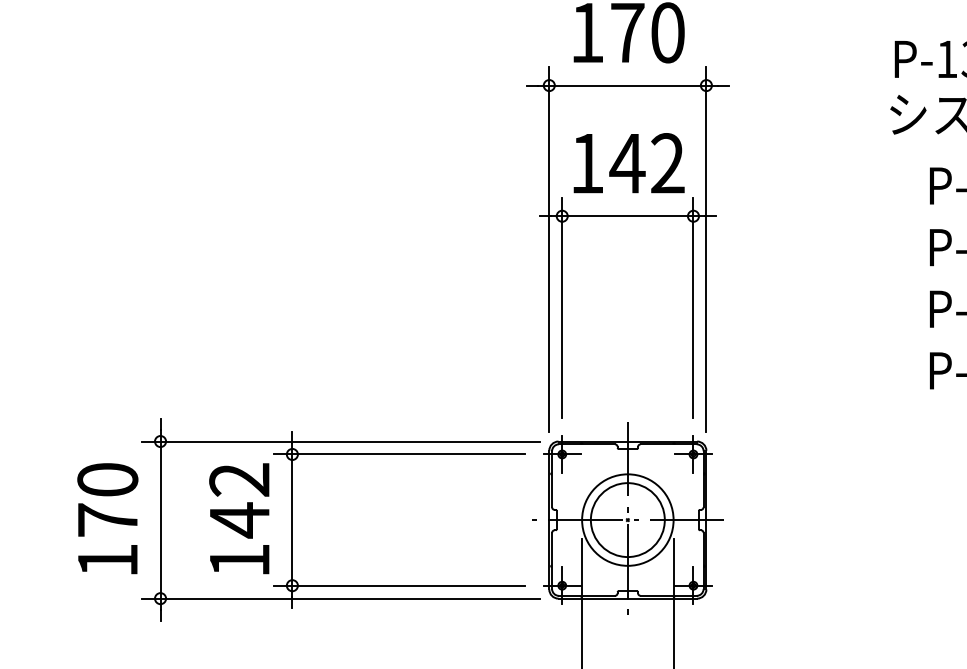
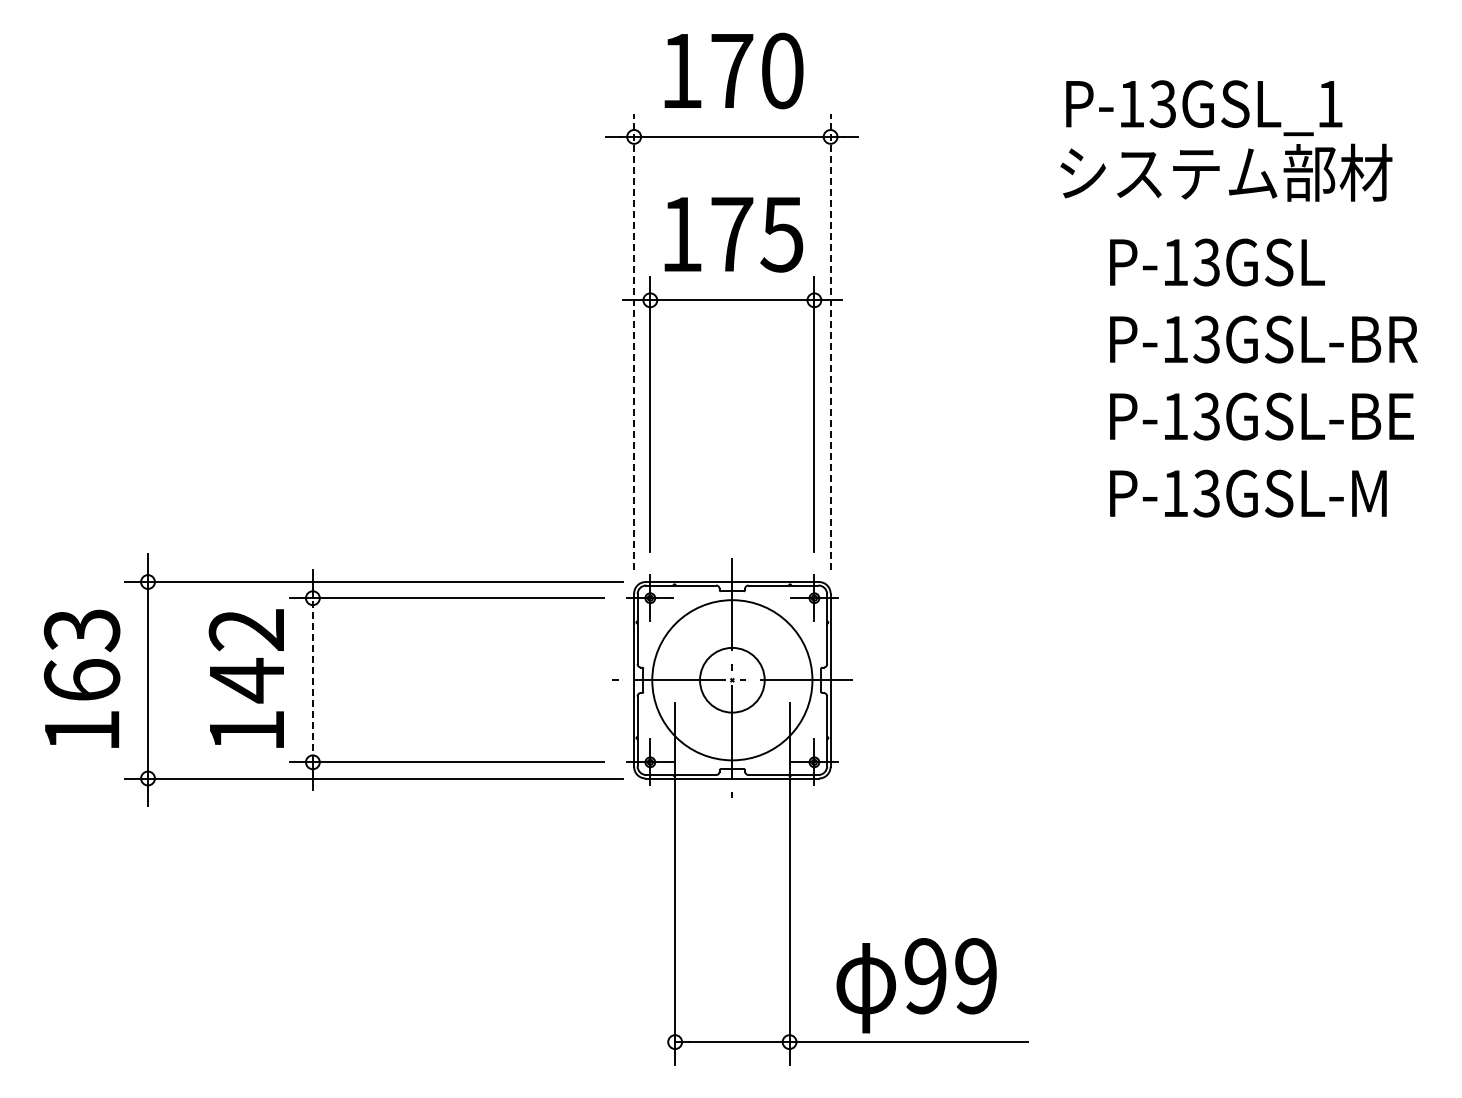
text: (647, 163) -> (756, 234), 142 -> 175
line: (549, 249) -> (634, 341), solid -> dashed
line: (706, 249) -> (830, 341), solid -> dashed
text: (107, 499) -> (81, 654), 170 -> 163
line: (292, 519) -> (312, 679), solid -> dashed
circle: (627, 520) -> (732, 680), size x0.7
circle: (627, 520) -> (732, 680), size x1.4

